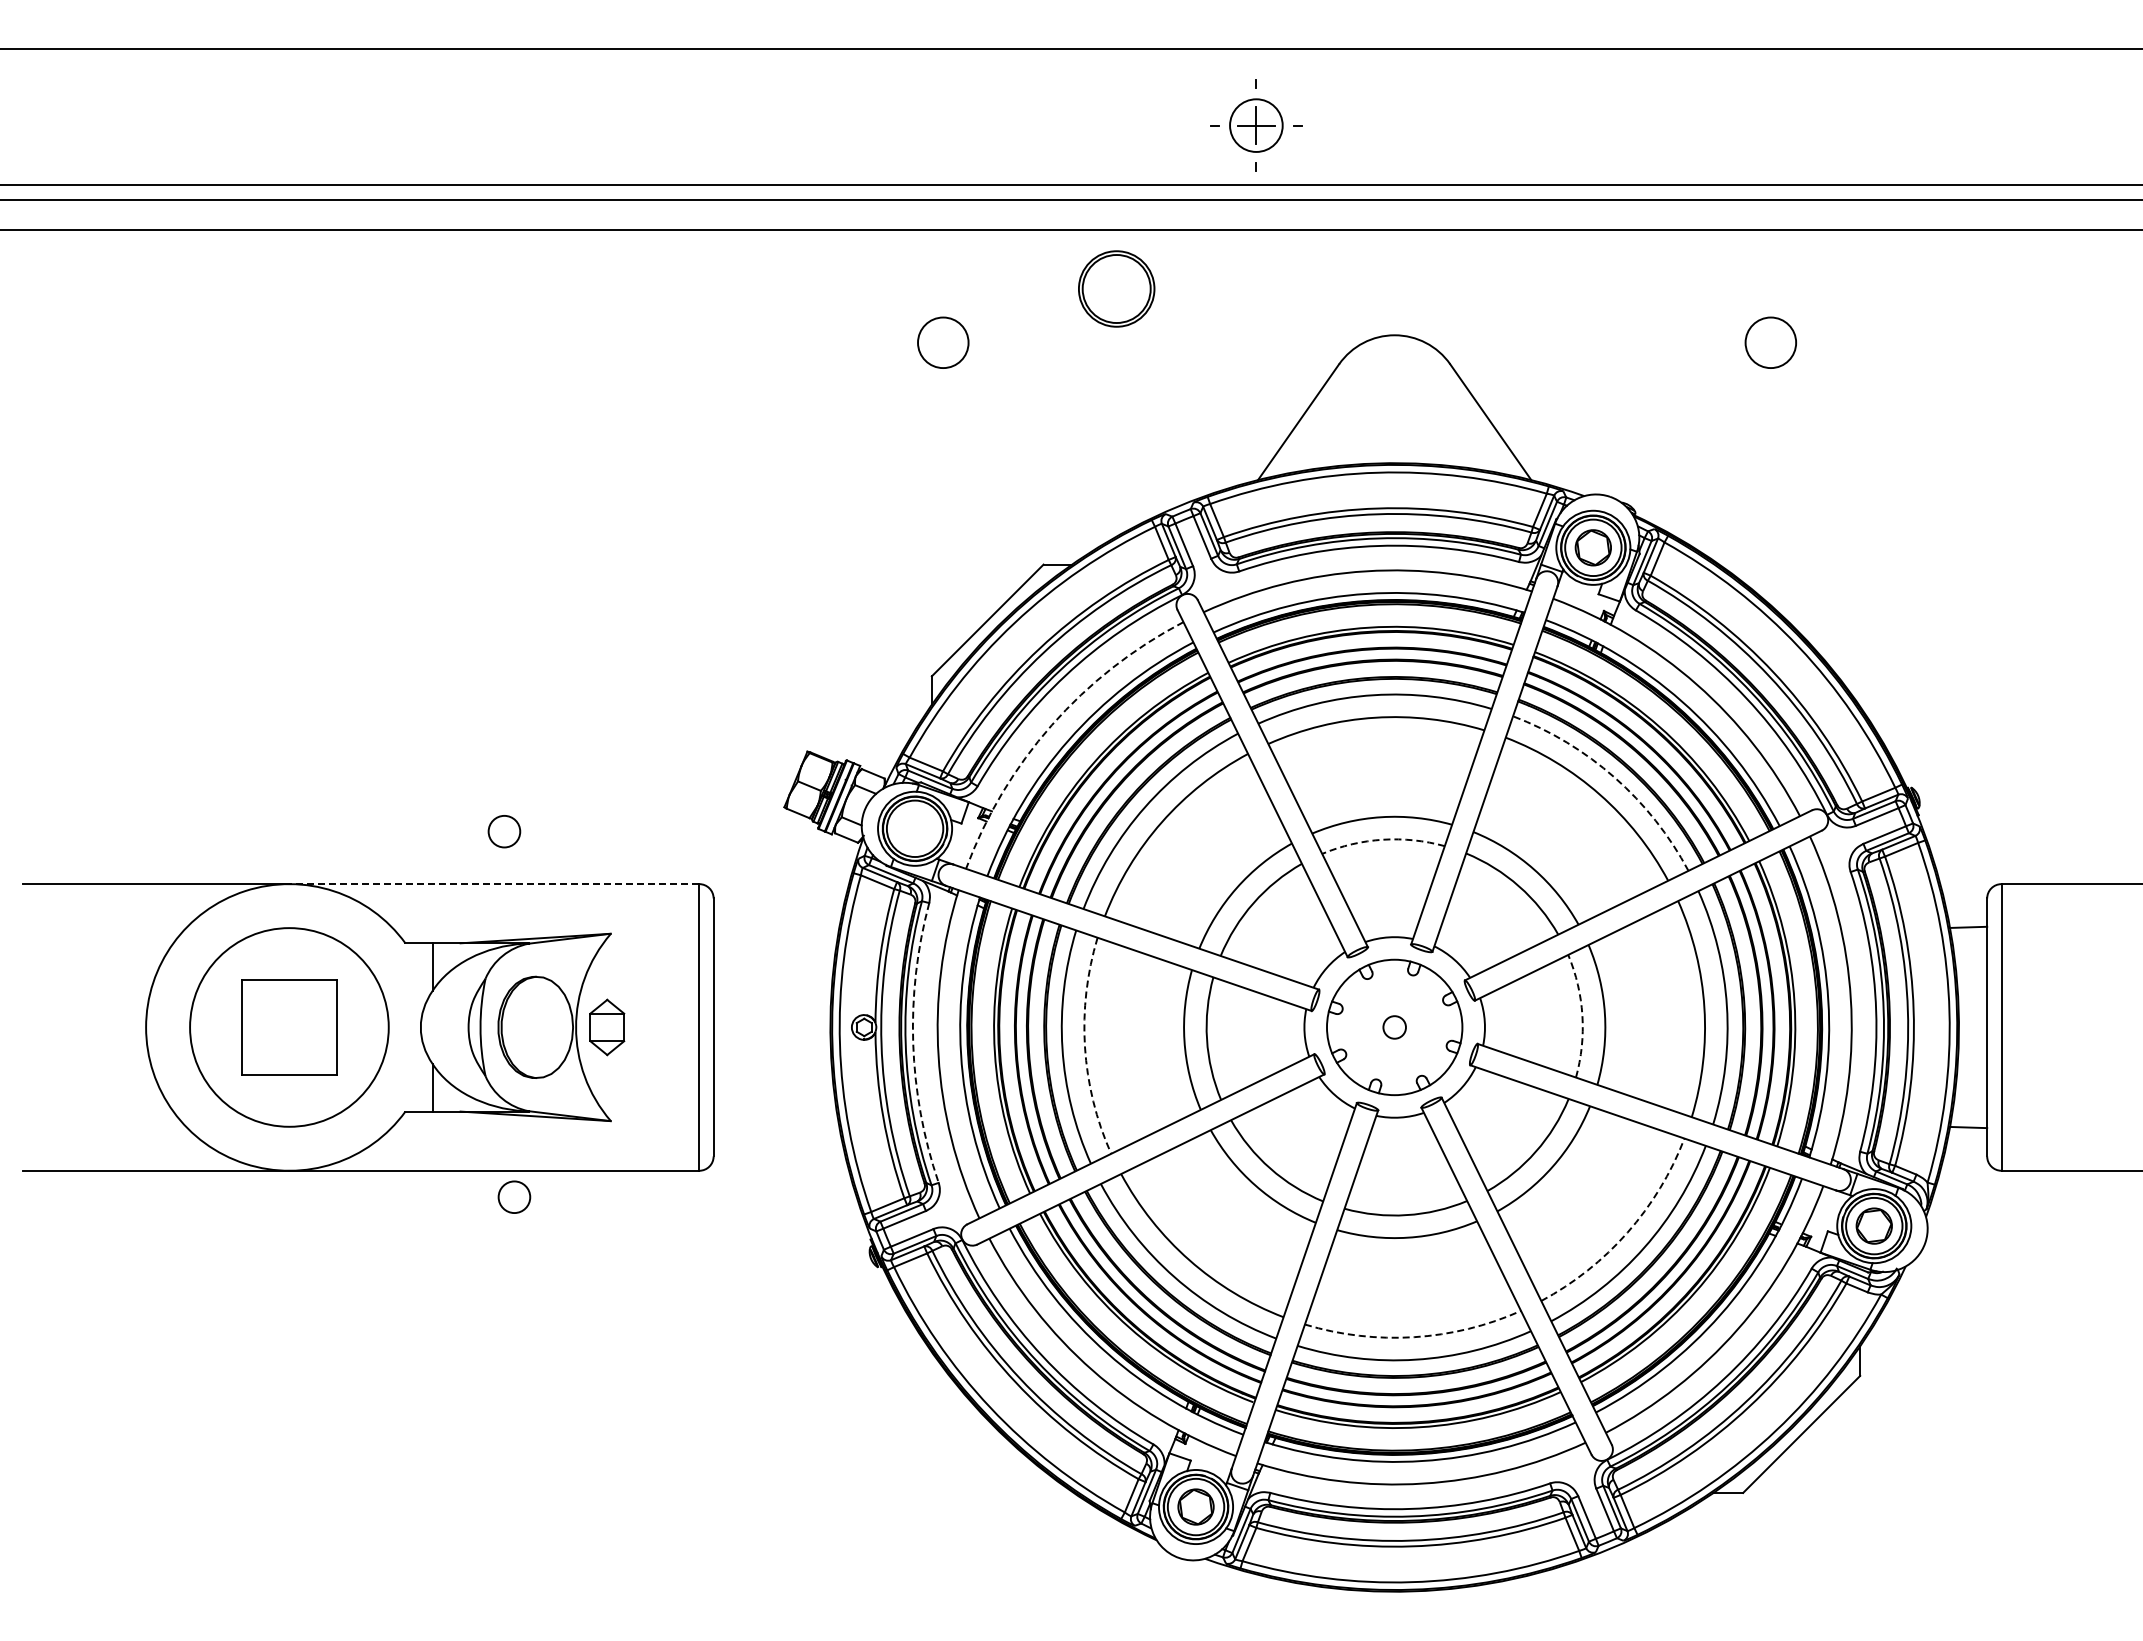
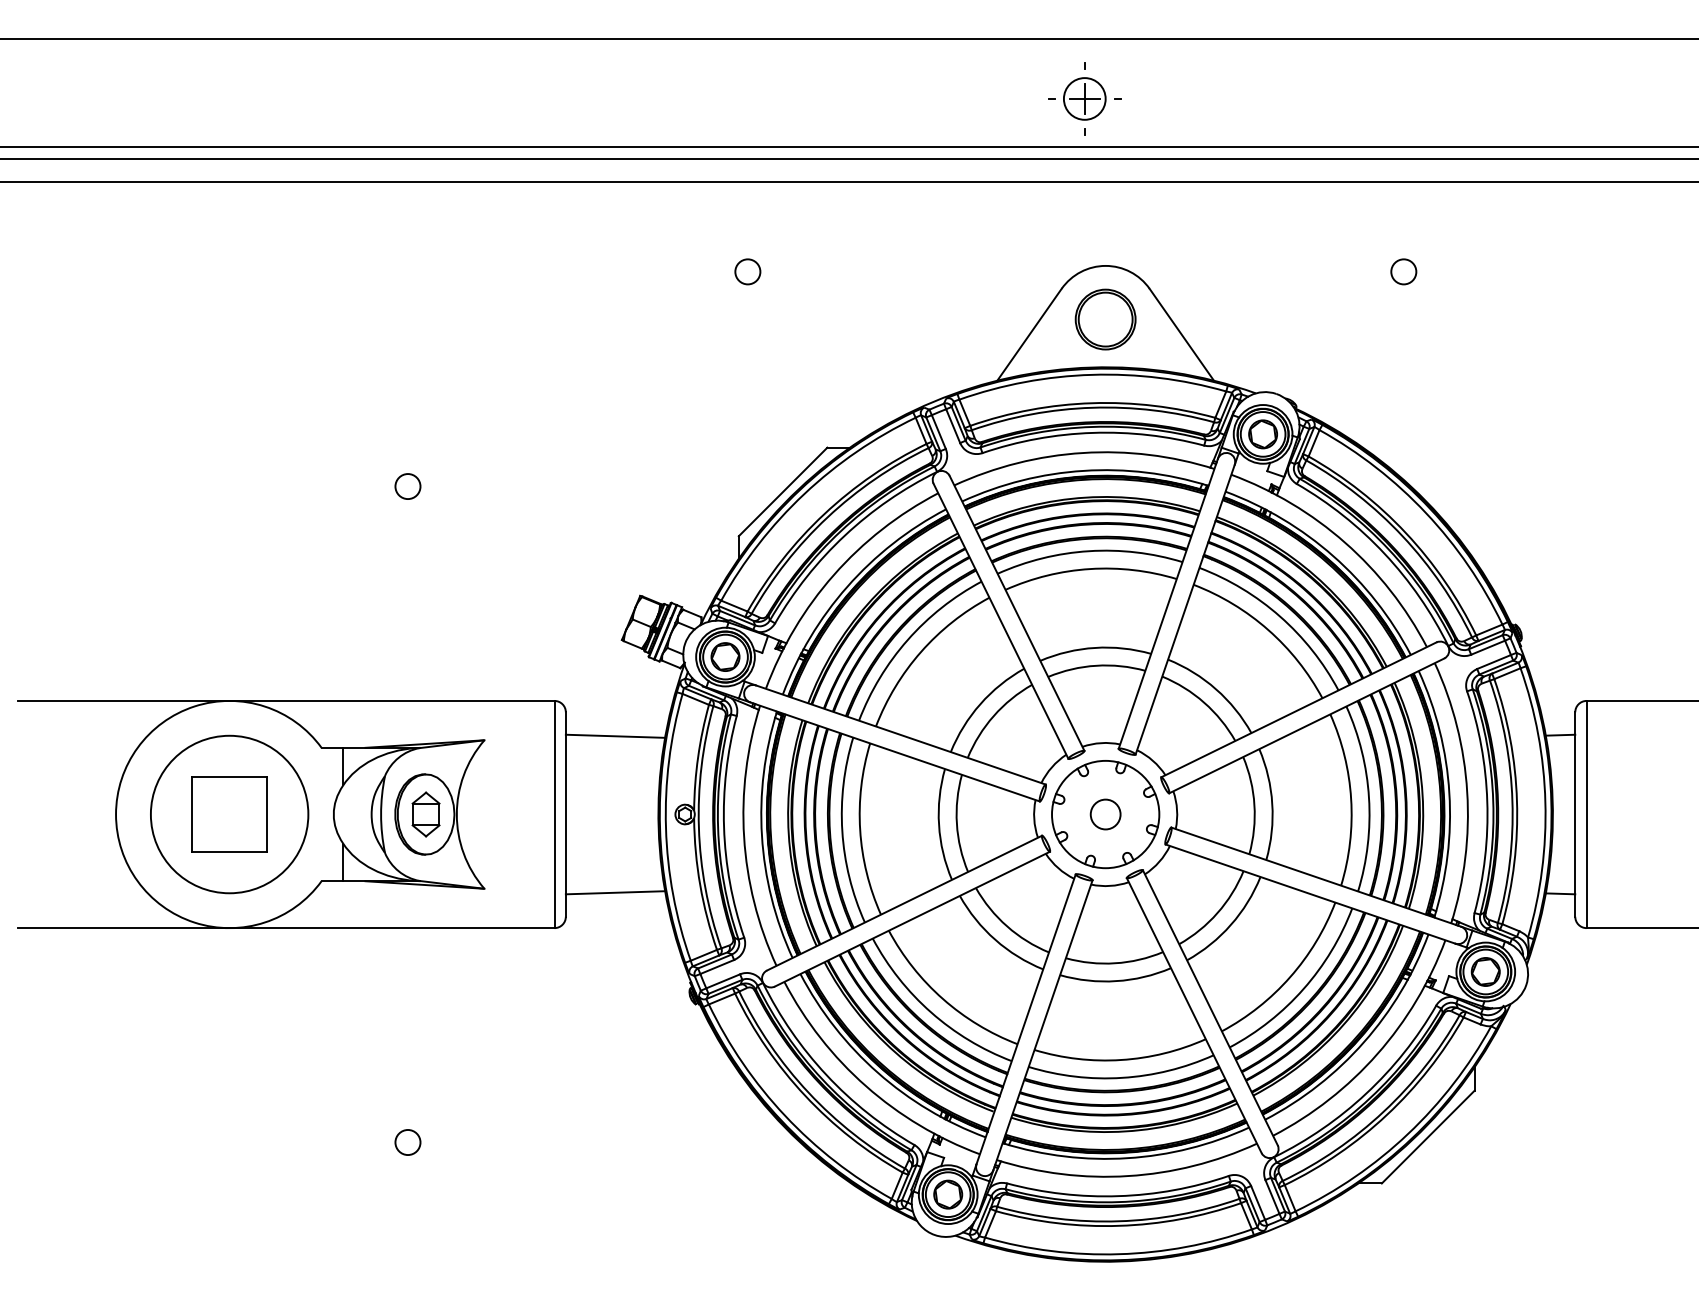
part: (1256, 125) -> (1084, 98), moved
part: (1116, 288) -> (1105, 319), moved
circle: (943, 342) -> (748, 271), size x0.62
circle: (1770, 342) -> (1403, 271), size x0.62
arc: (1051, 725) -> (833, 575), dashed -> solid
arc: (1614, 777) -> (1279, 616), dashed -> solid
part: (914, 828) -> (725, 656), added
circle: (504, 831) -> (408, 486), moved
arc: (1382, 839) -> (1095, 665), dashed -> solid
line: (494, 884) -> (392, 701), dashed -> solid
line: (775, 928) -> (614, 736), added
arc: (1582, 1015) -> (1254, 805), dashed -> solid
part: (607, 1027) -> (426, 814), moved
circle: (1394, 1027) -> (1105, 814), size x1.67
arc: (913, 1043) -> (724, 827), dashed -> solid
arc: (1084, 1047) -> (859, 830), dashed -> solid
line: (775, 1126) -> (614, 893), added
circle: (514, 1196) -> (408, 1141), moved
arc: (1627, 1232) -> (1290, 977), dashed -> solid
arc: (1414, 1337) -> (1121, 1060), dashed -> solid

